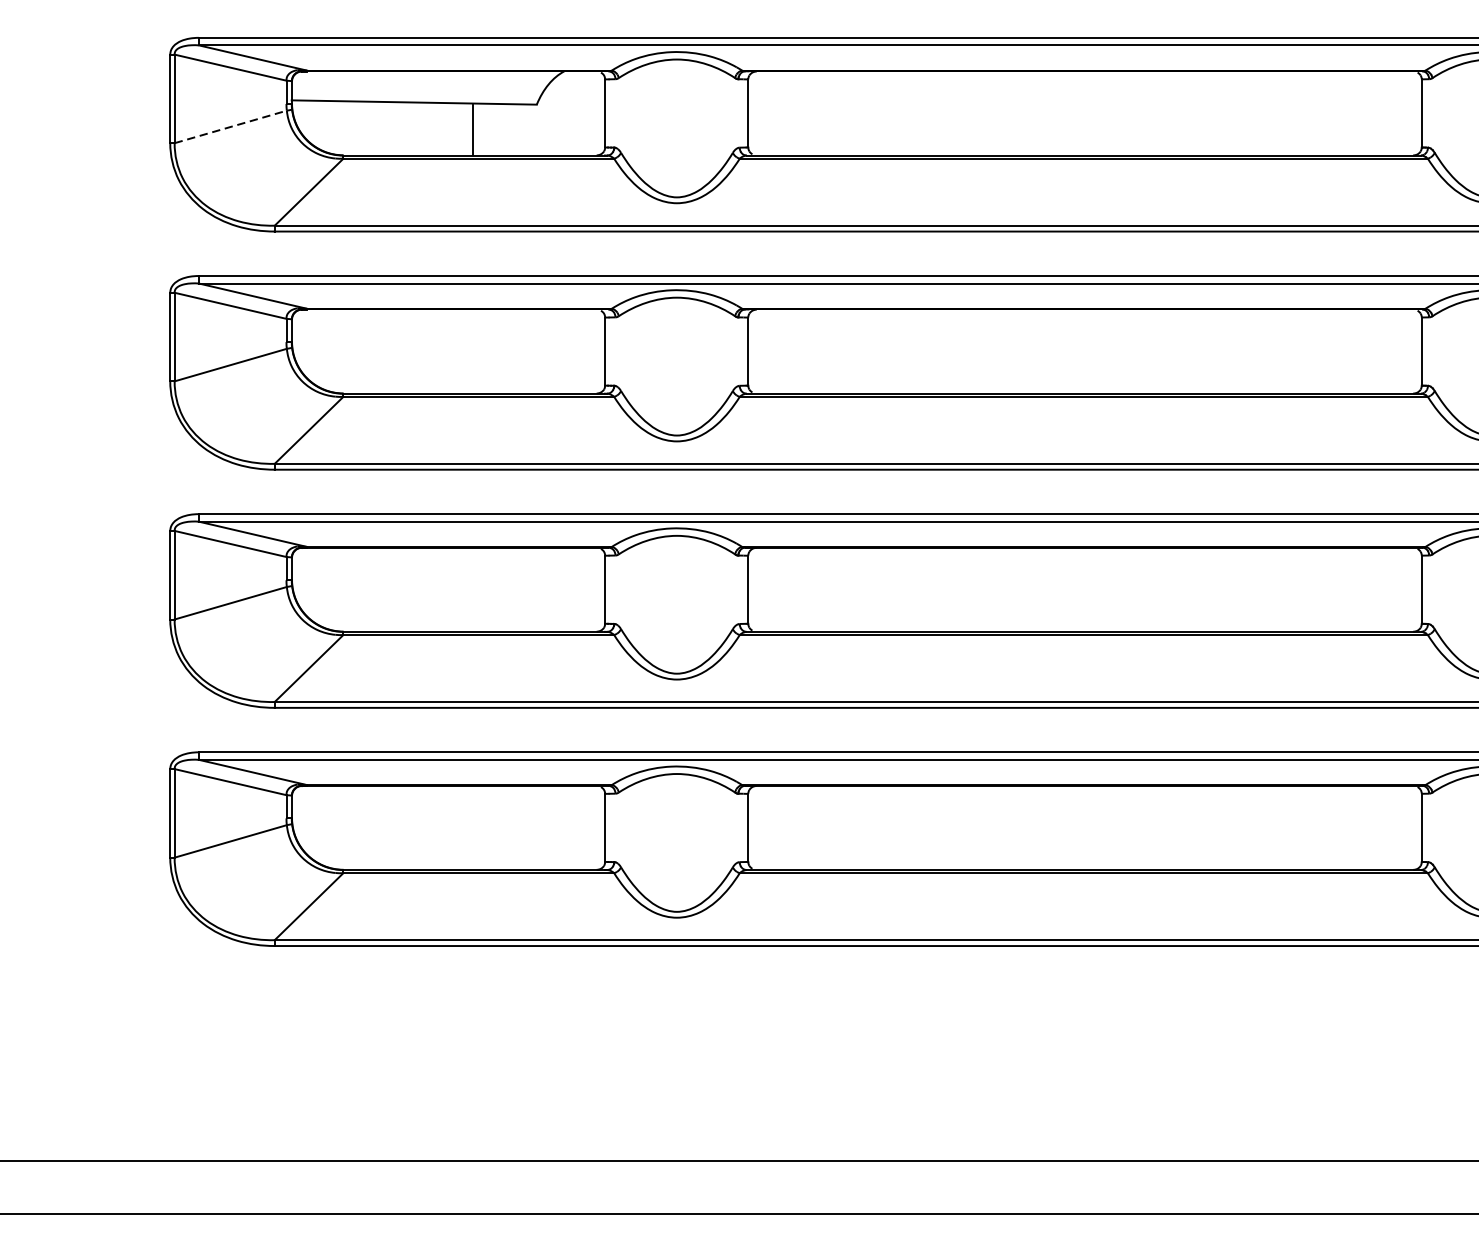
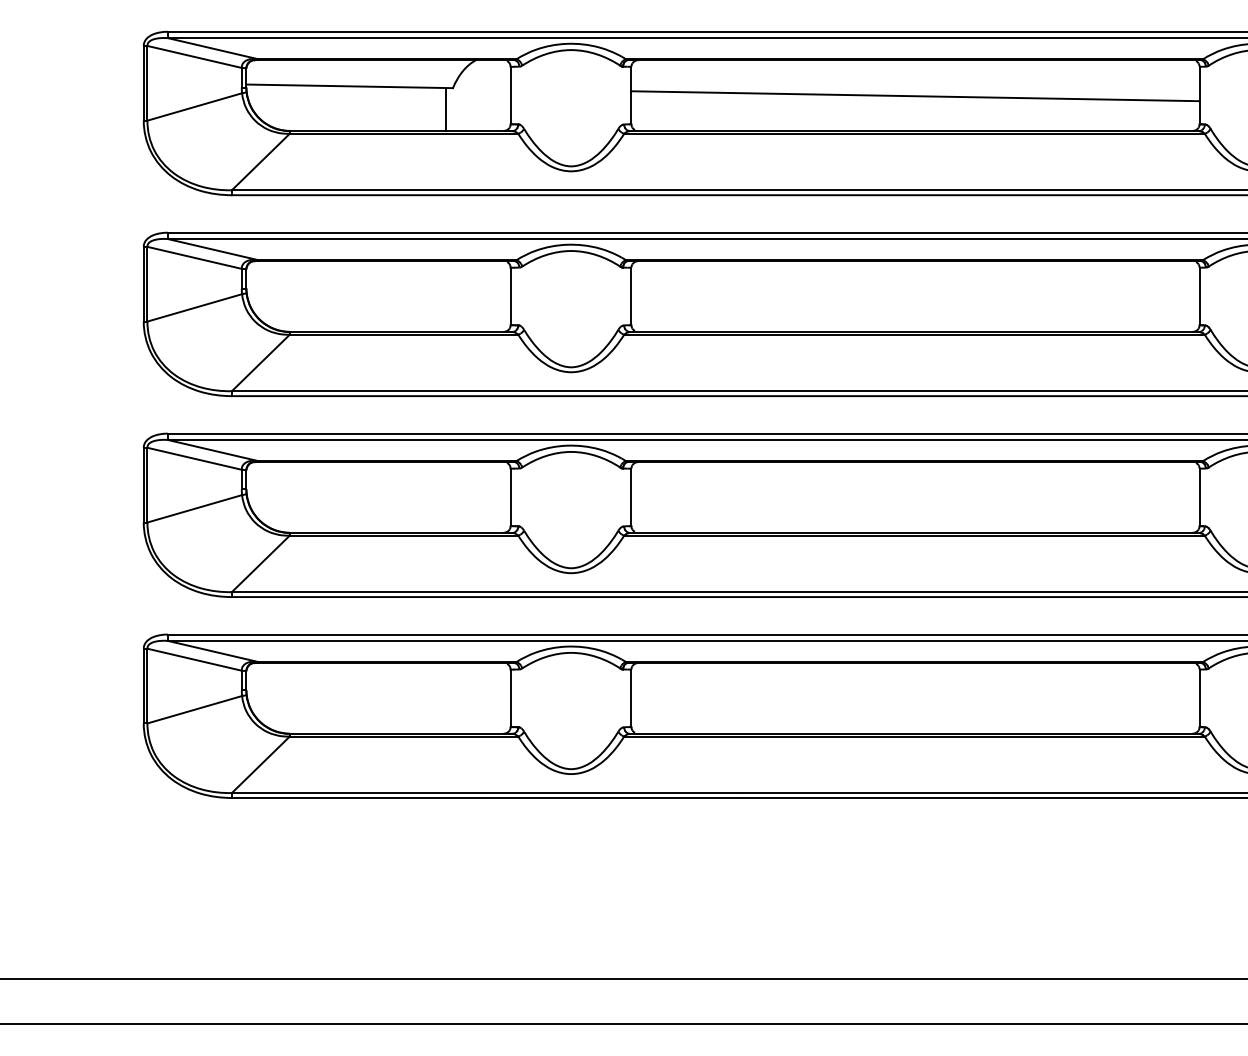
line: (1083, 114) -> (914, 96), added
line: (231, 126) -> (195, 106), dashed -> solid
line: (473, 129) -> (446, 109), moved

